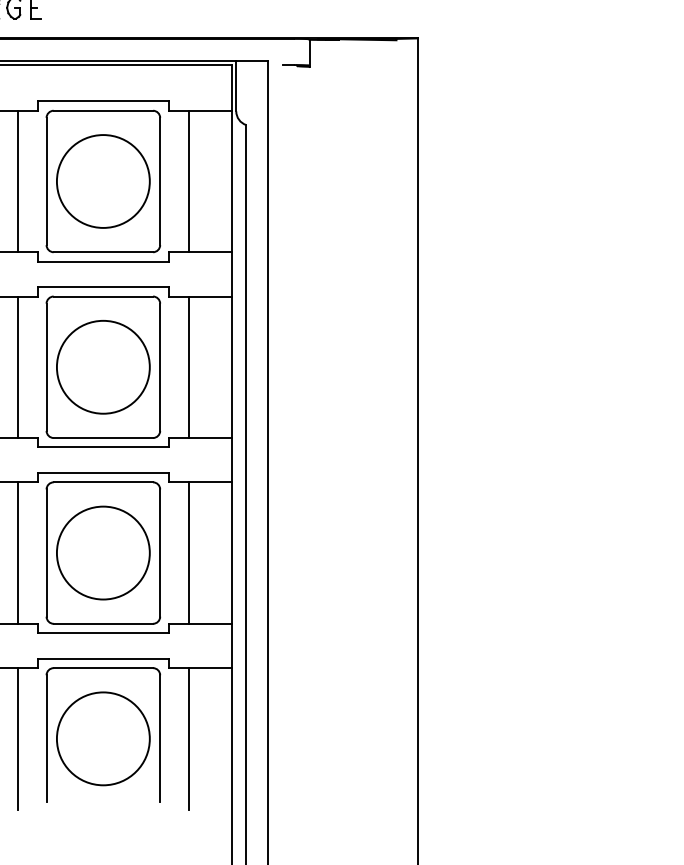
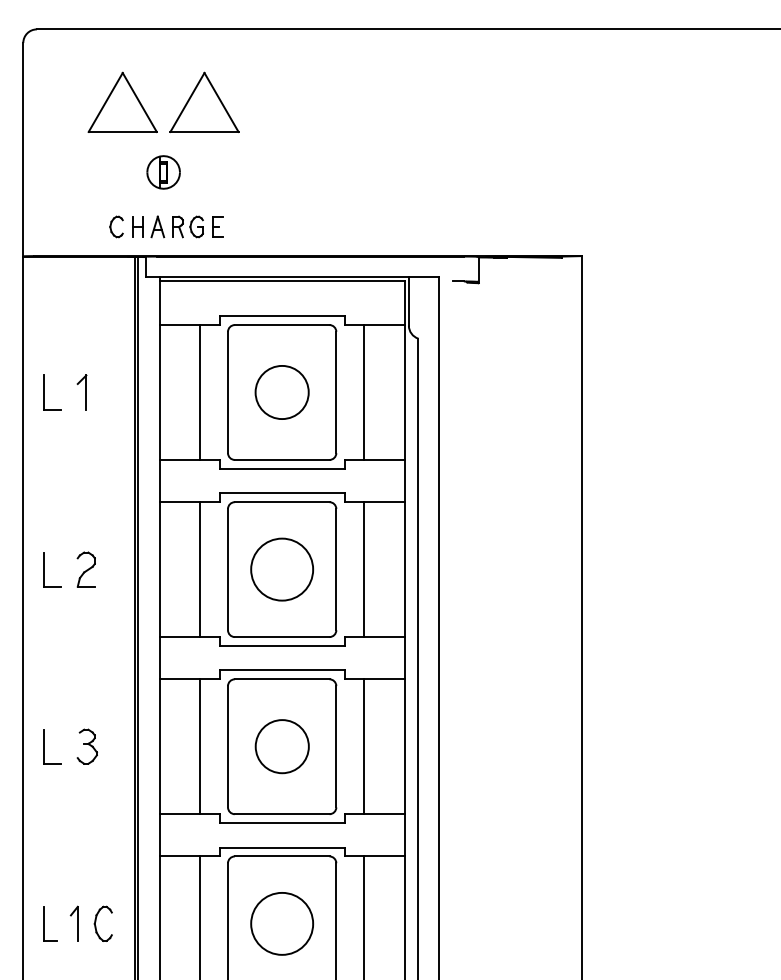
circle: (102, 181) -> (281, 392), size x0.6
circle: (102, 367) -> (281, 569), size x0.7
circle: (103, 552) -> (282, 746), size x0.6
circle: (102, 738) -> (281, 923), size x0.7

